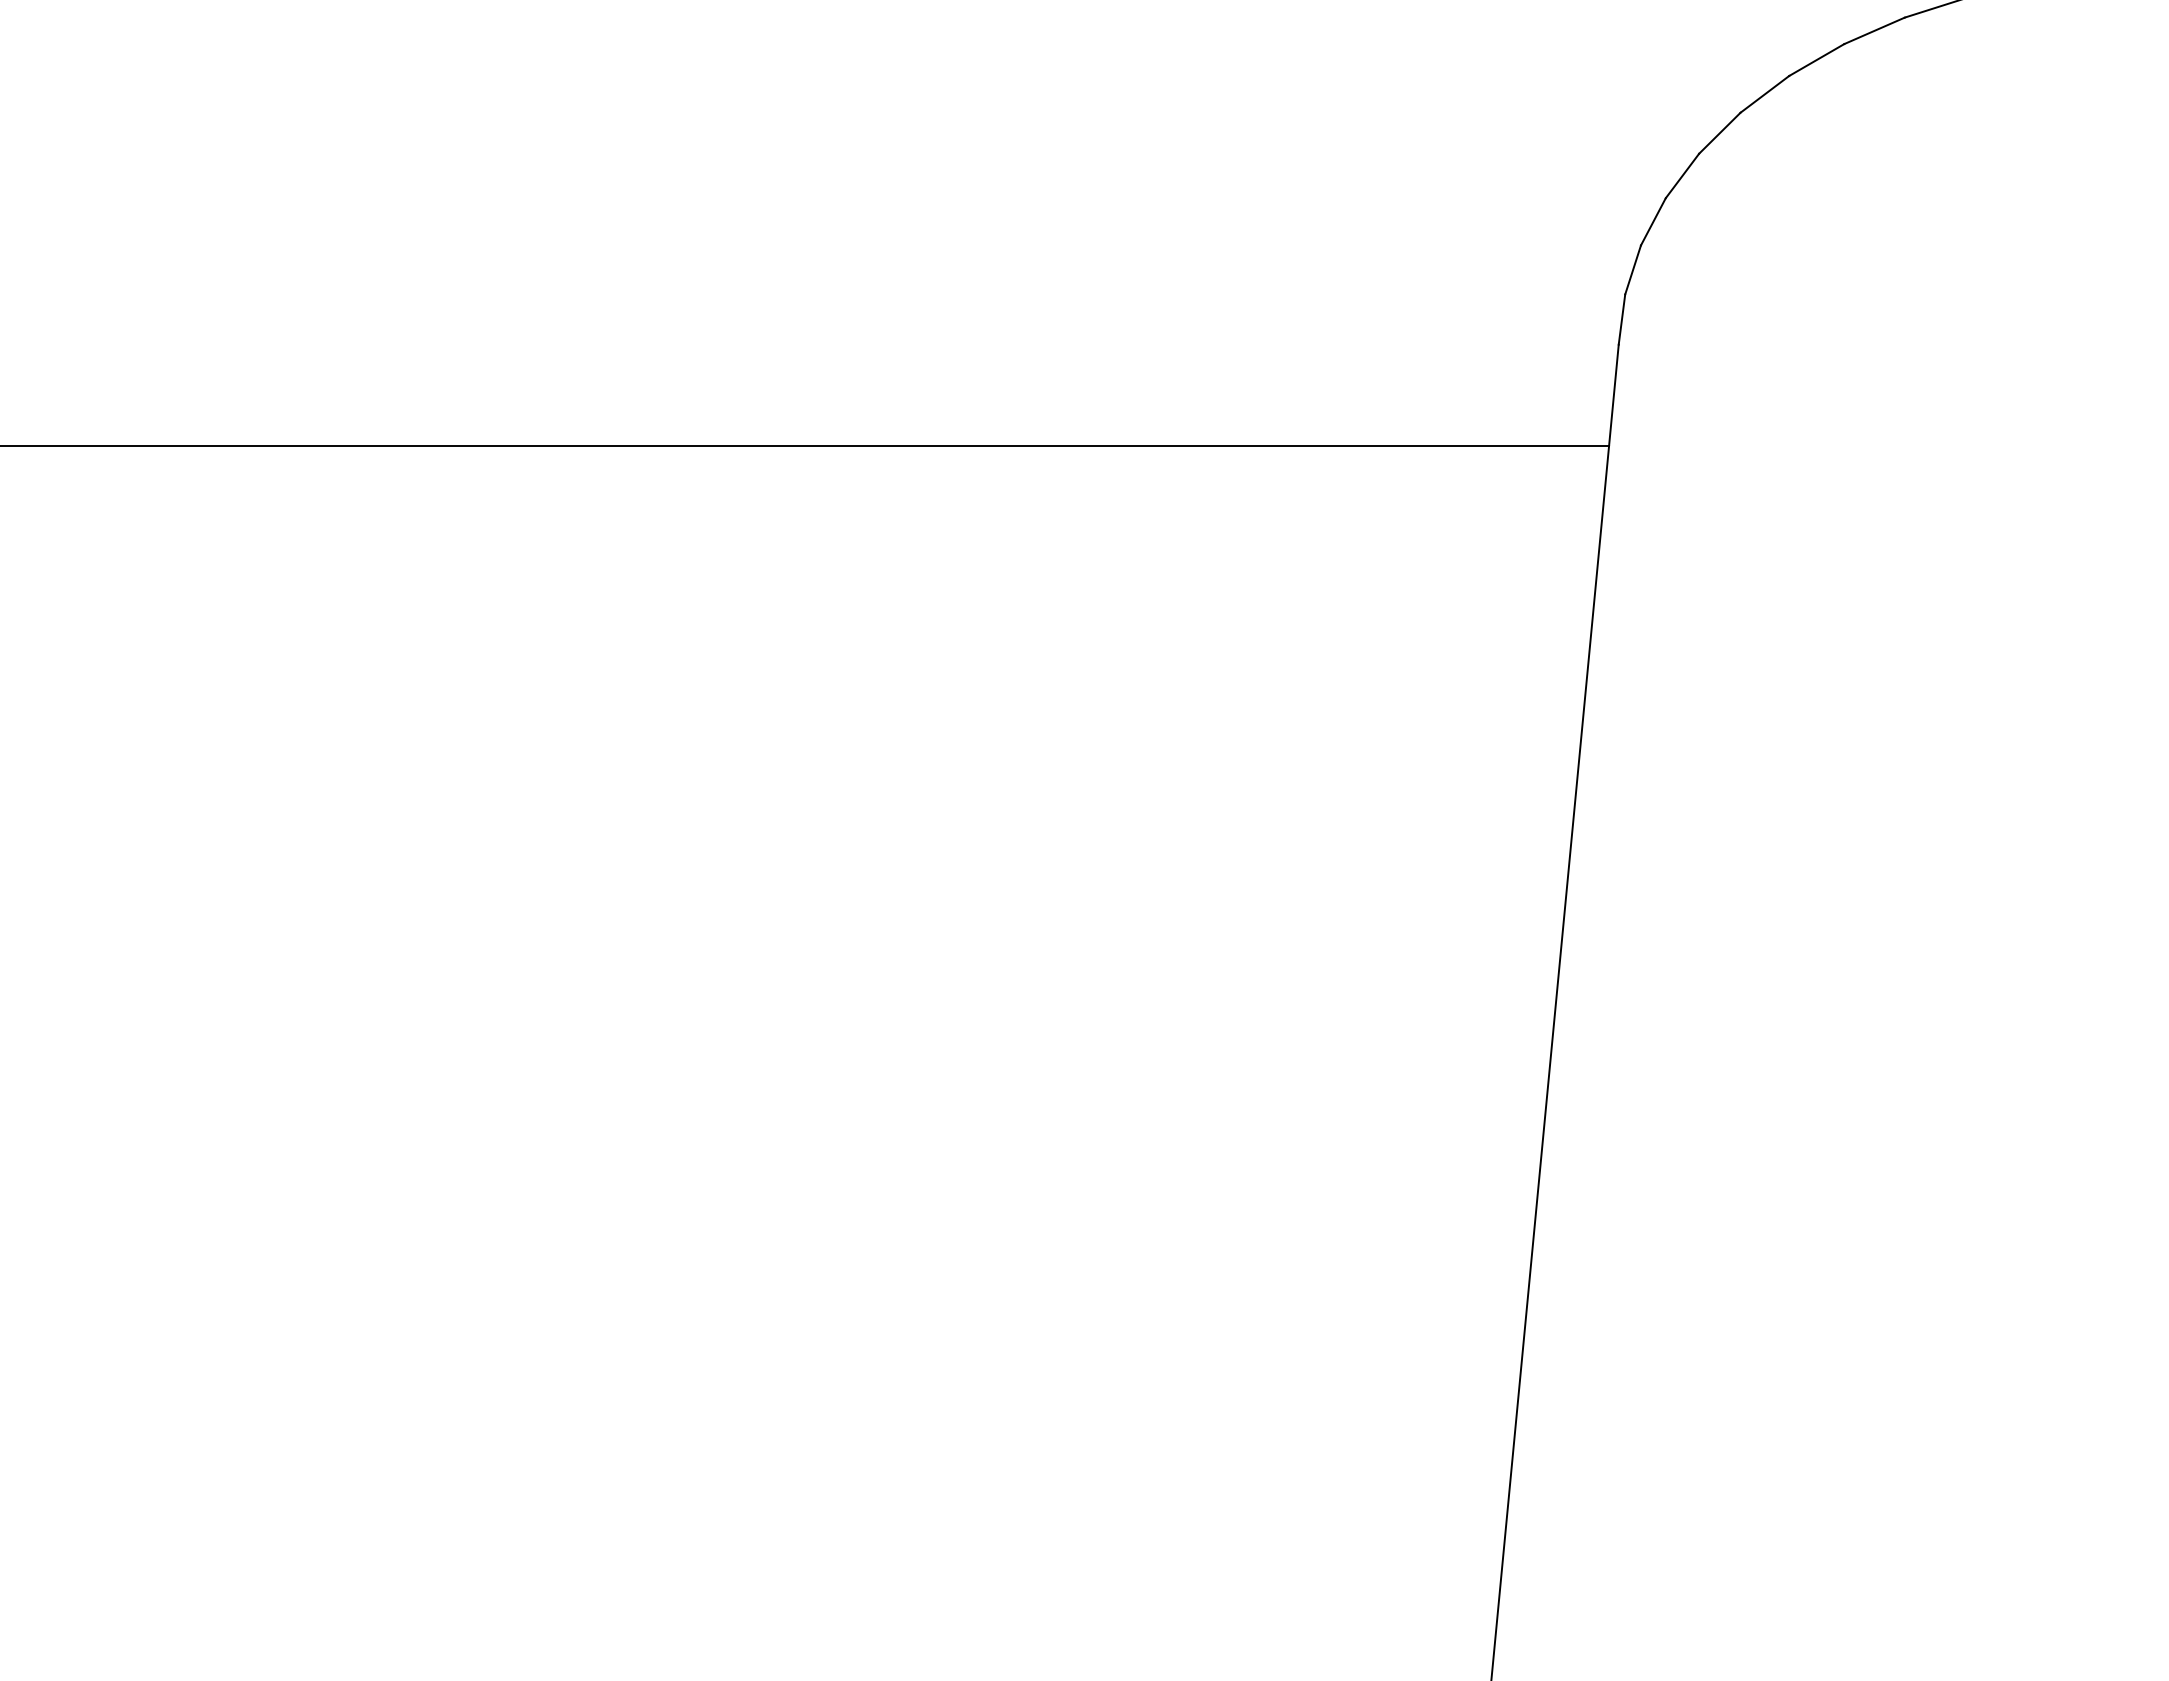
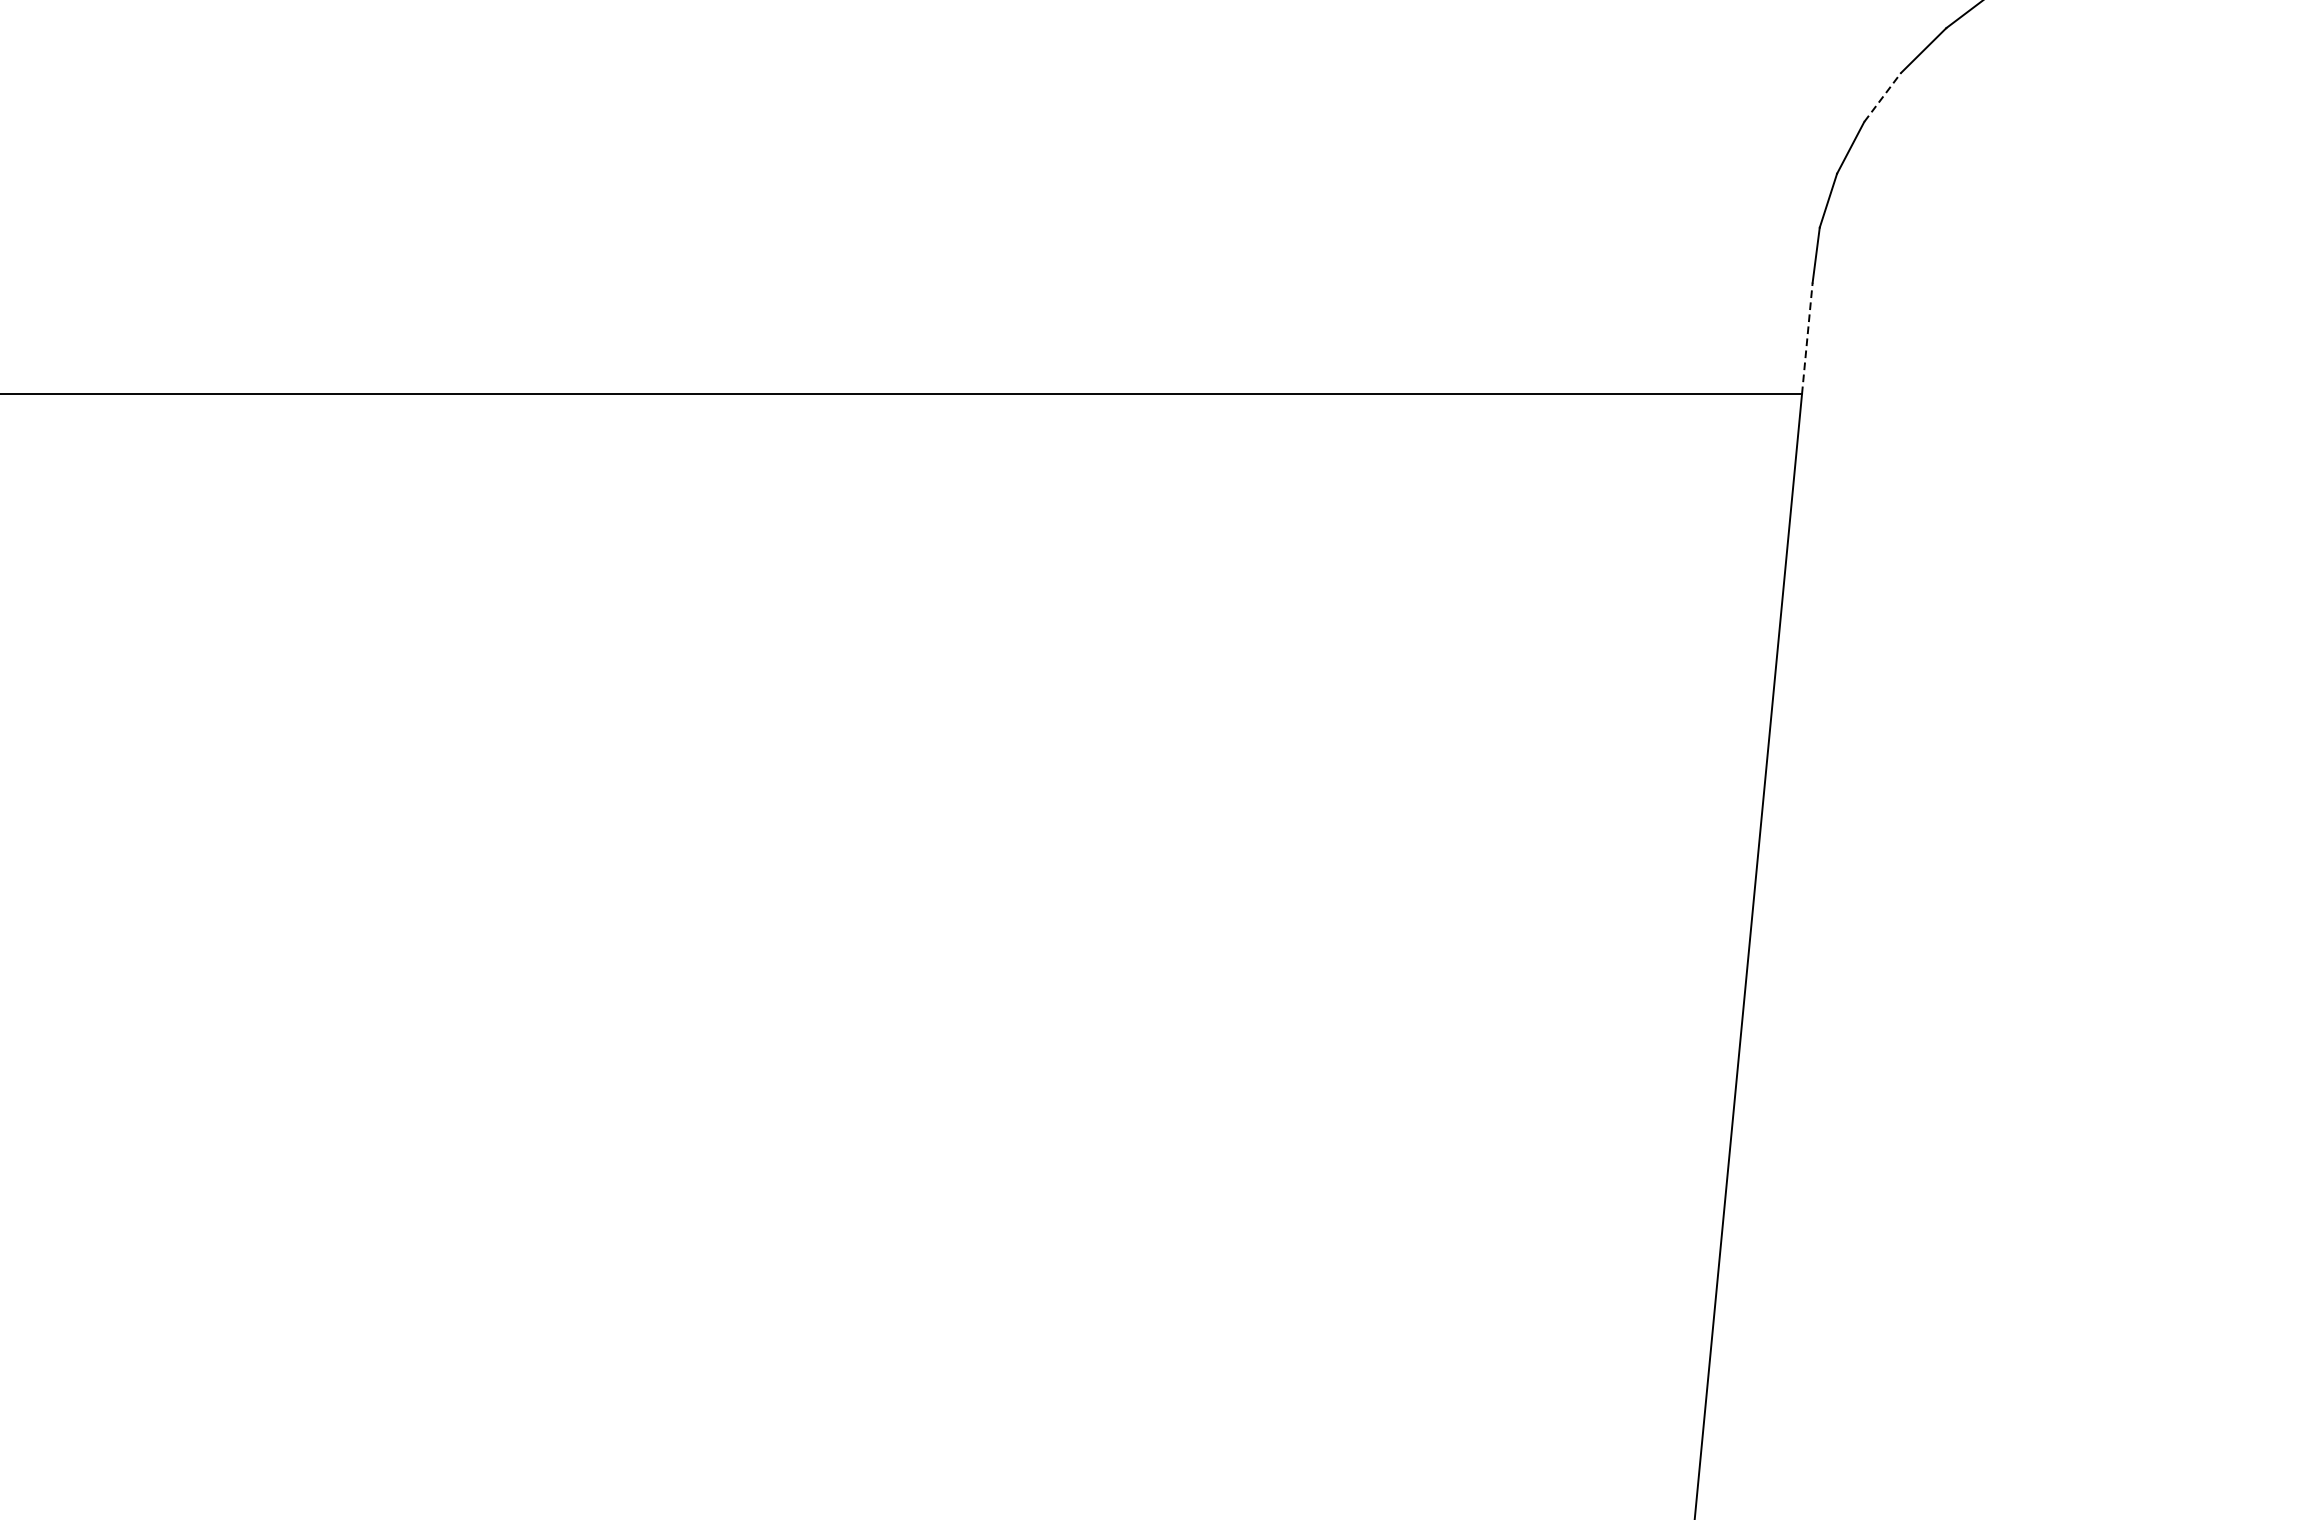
line: (1682, 175) -> (1882, 97), solid -> dashed
line: (1613, 394) -> (1806, 337), solid -> dashed

